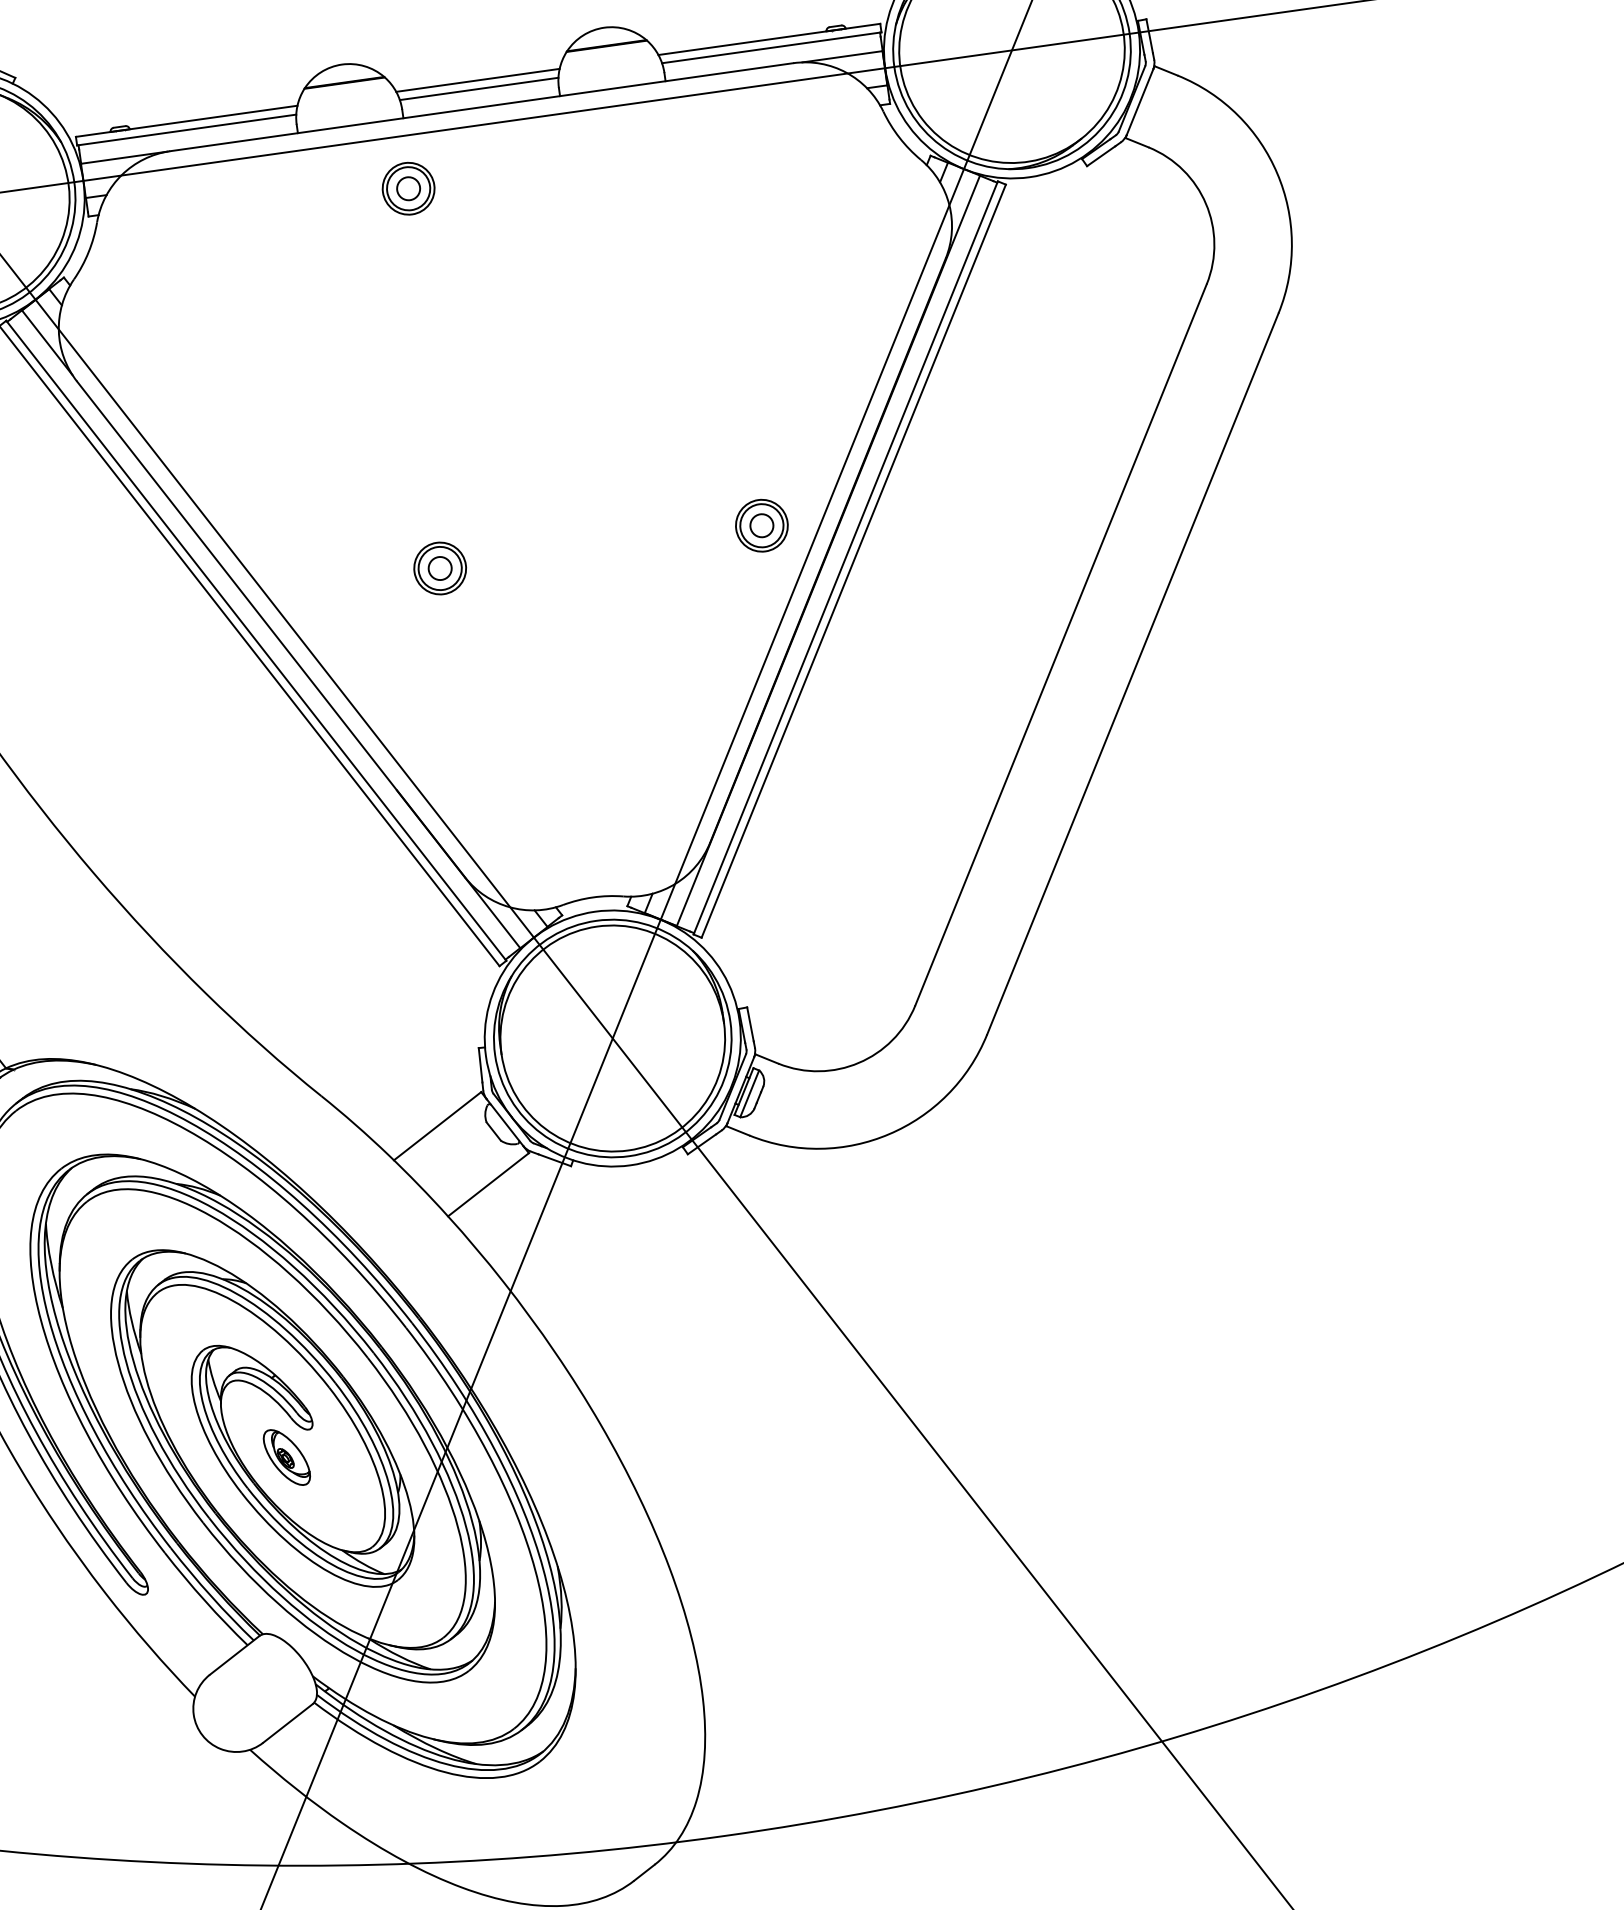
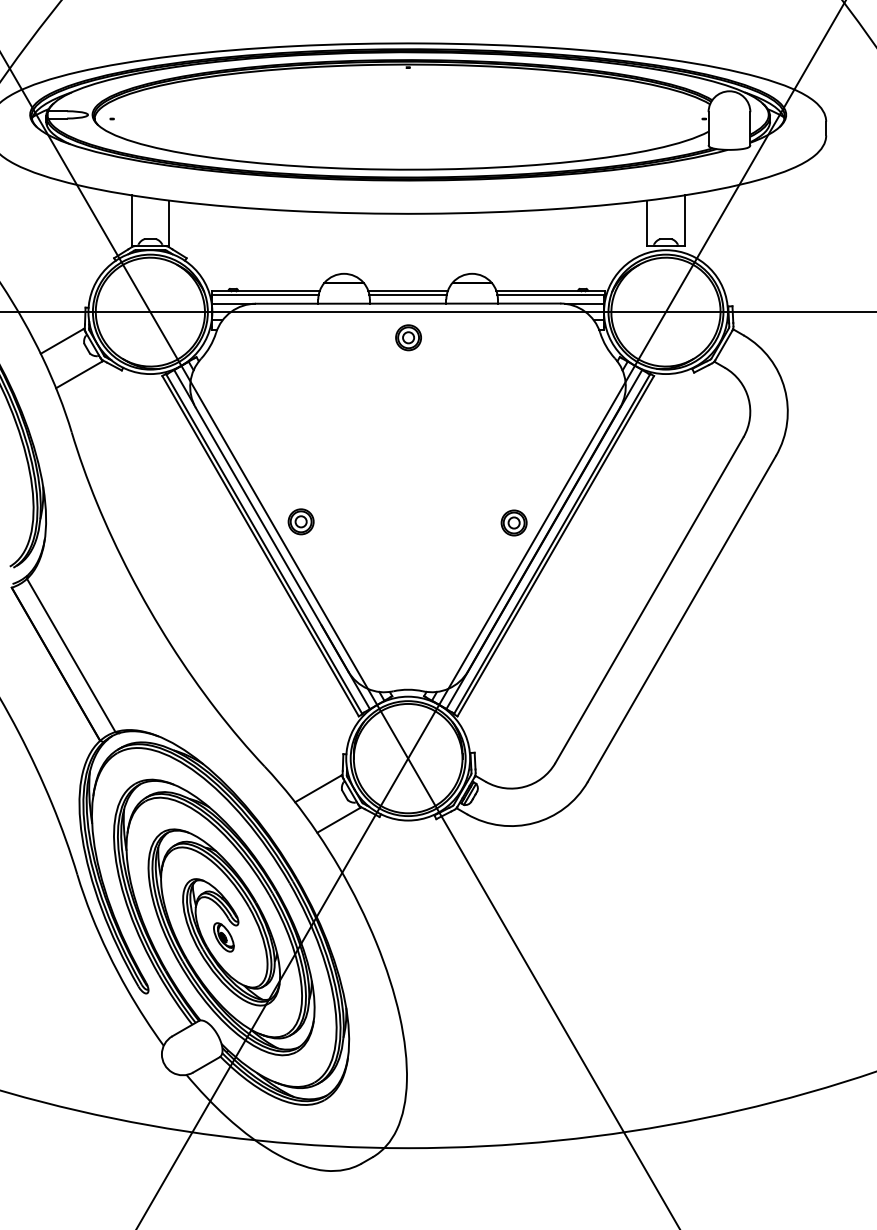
part: (408, 188) -> (408, 337), moved
part: (438, 567) -> (300, 521), moved

